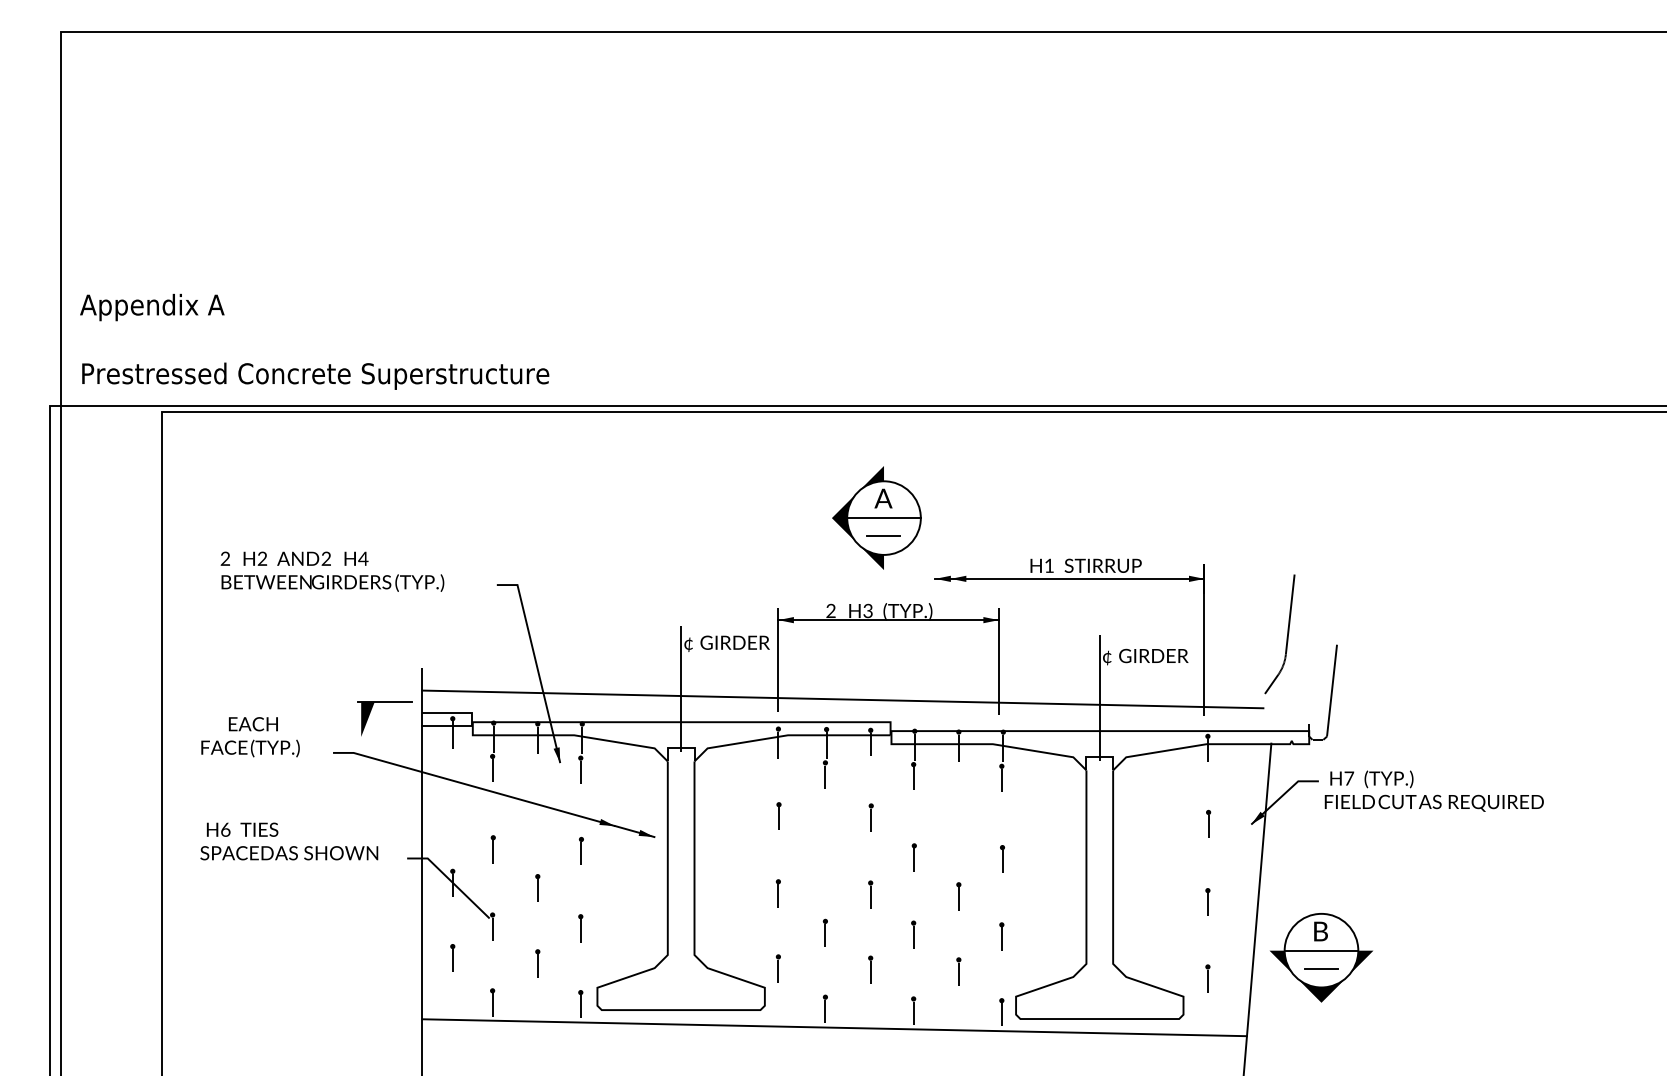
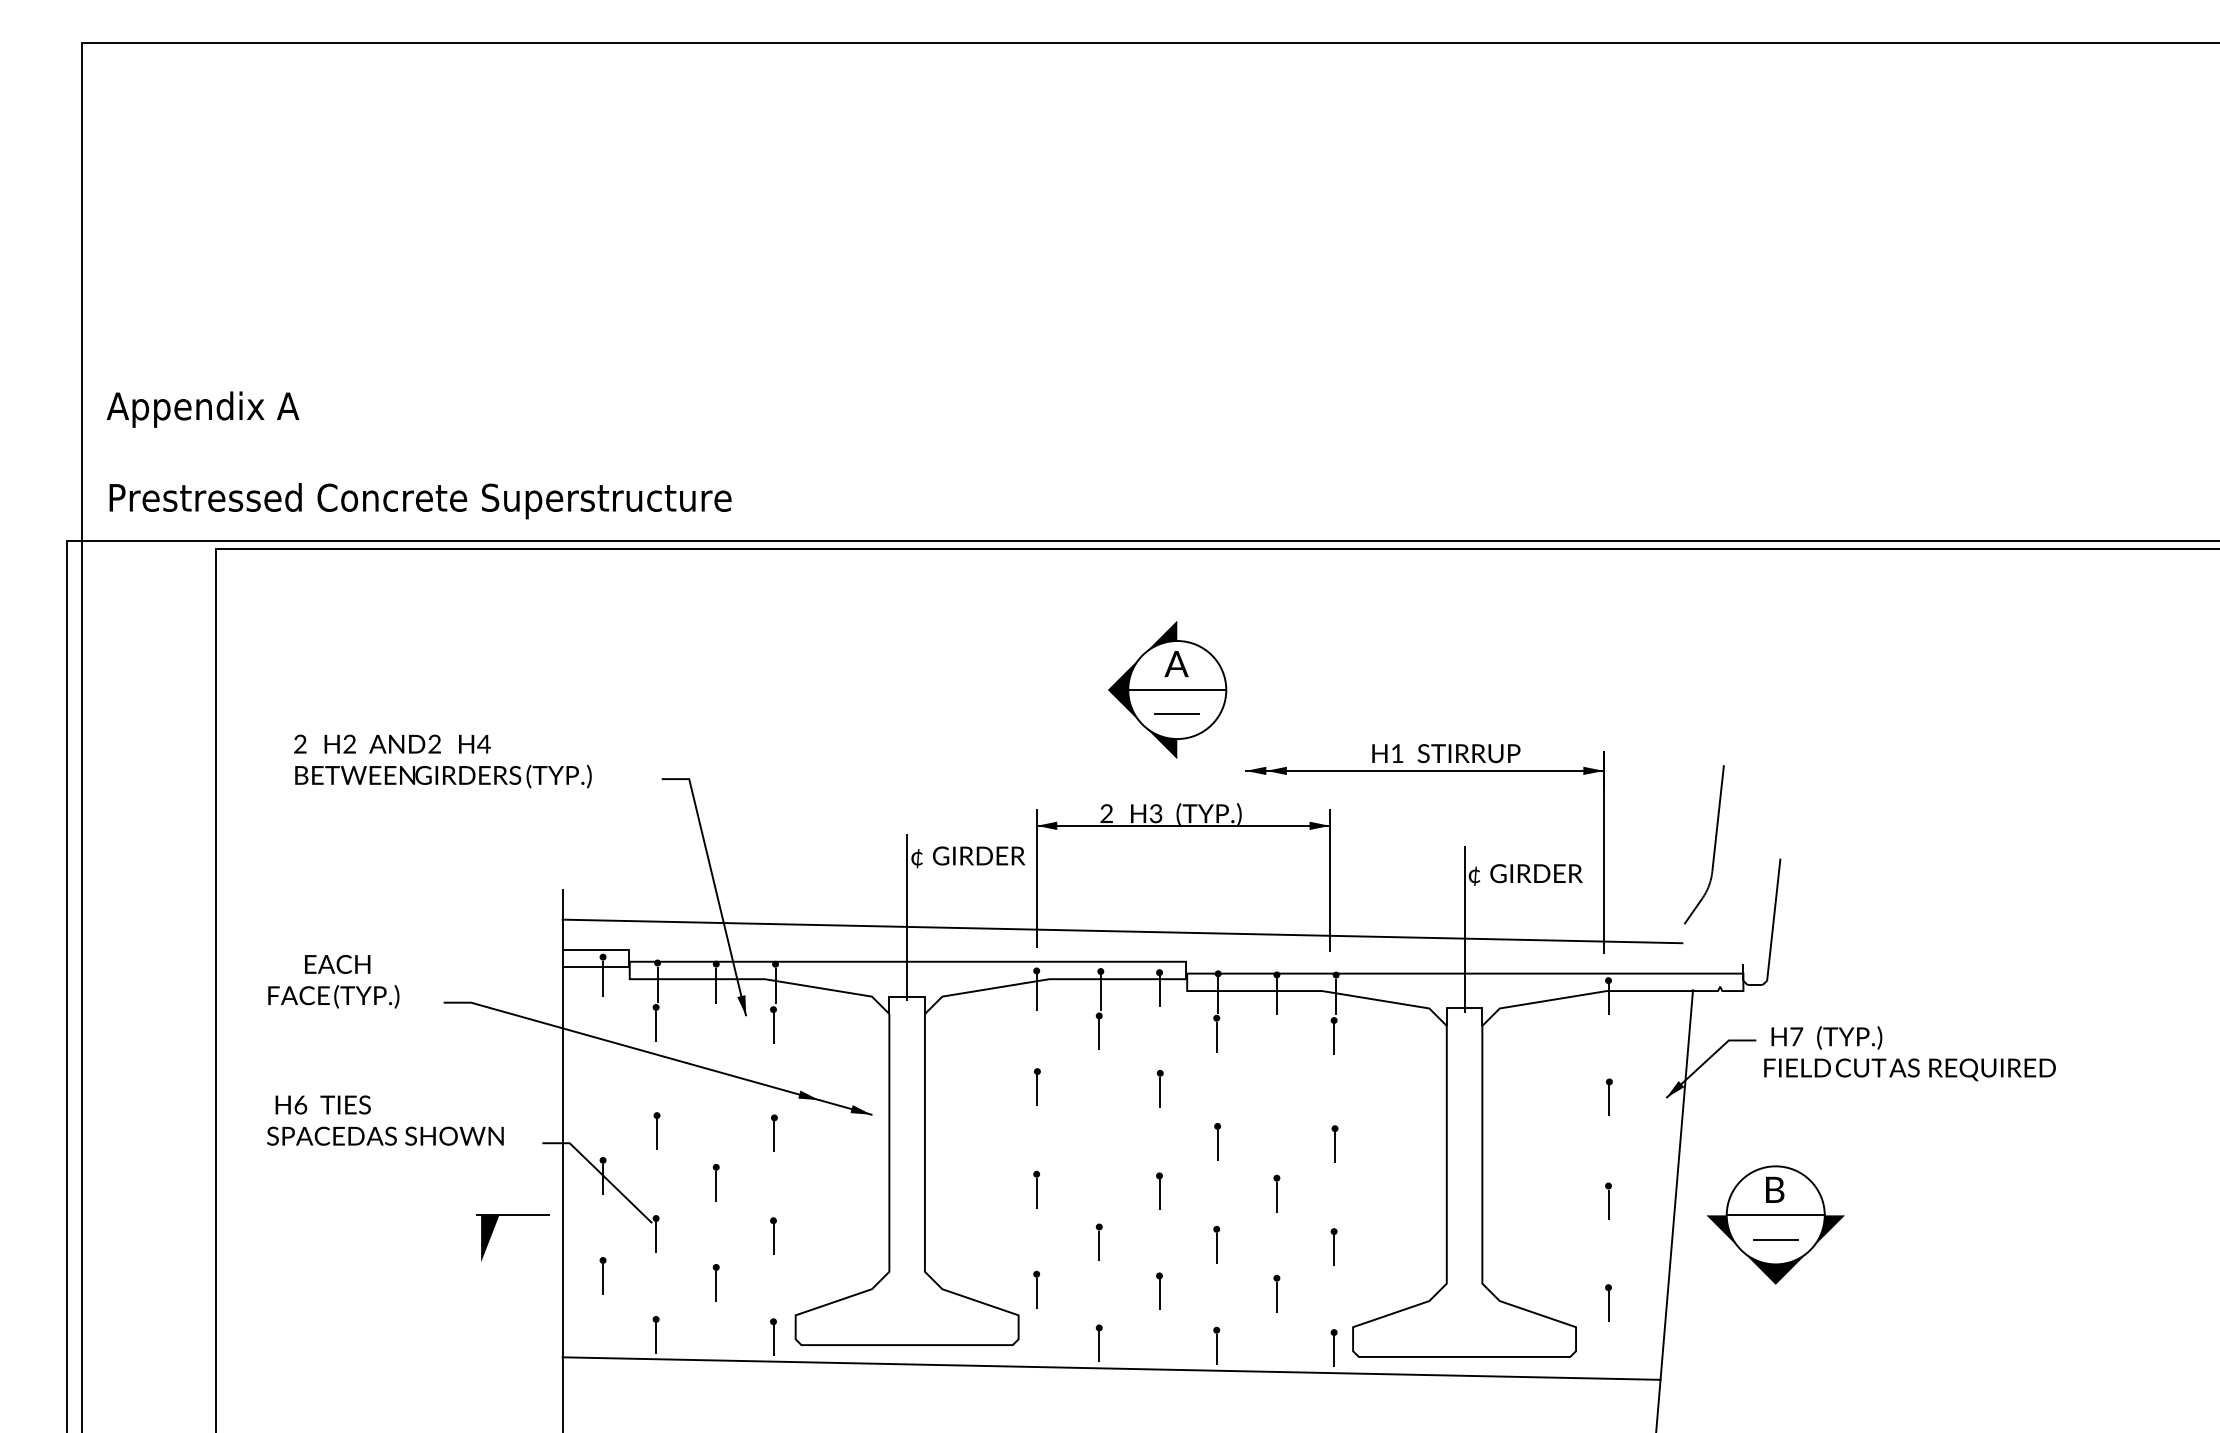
part: (370, 713) -> (493, 1231), moved
part: (1321, 957) -> (1775, 1224), moved

